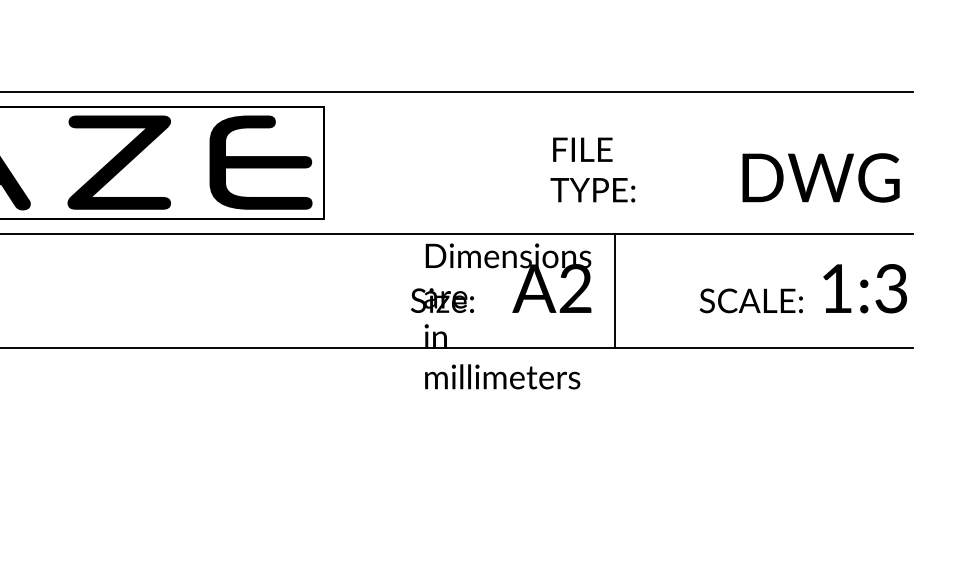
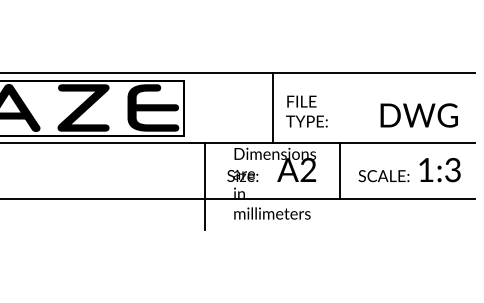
line: (502, 163) -> (272, 108), added
text: (724, 169) -> (371, 111), moved
line: (614, 289) -> (339, 170), moved
text: (803, 289) -> (409, 170), moved
line: (366, 322) -> (205, 186), added

